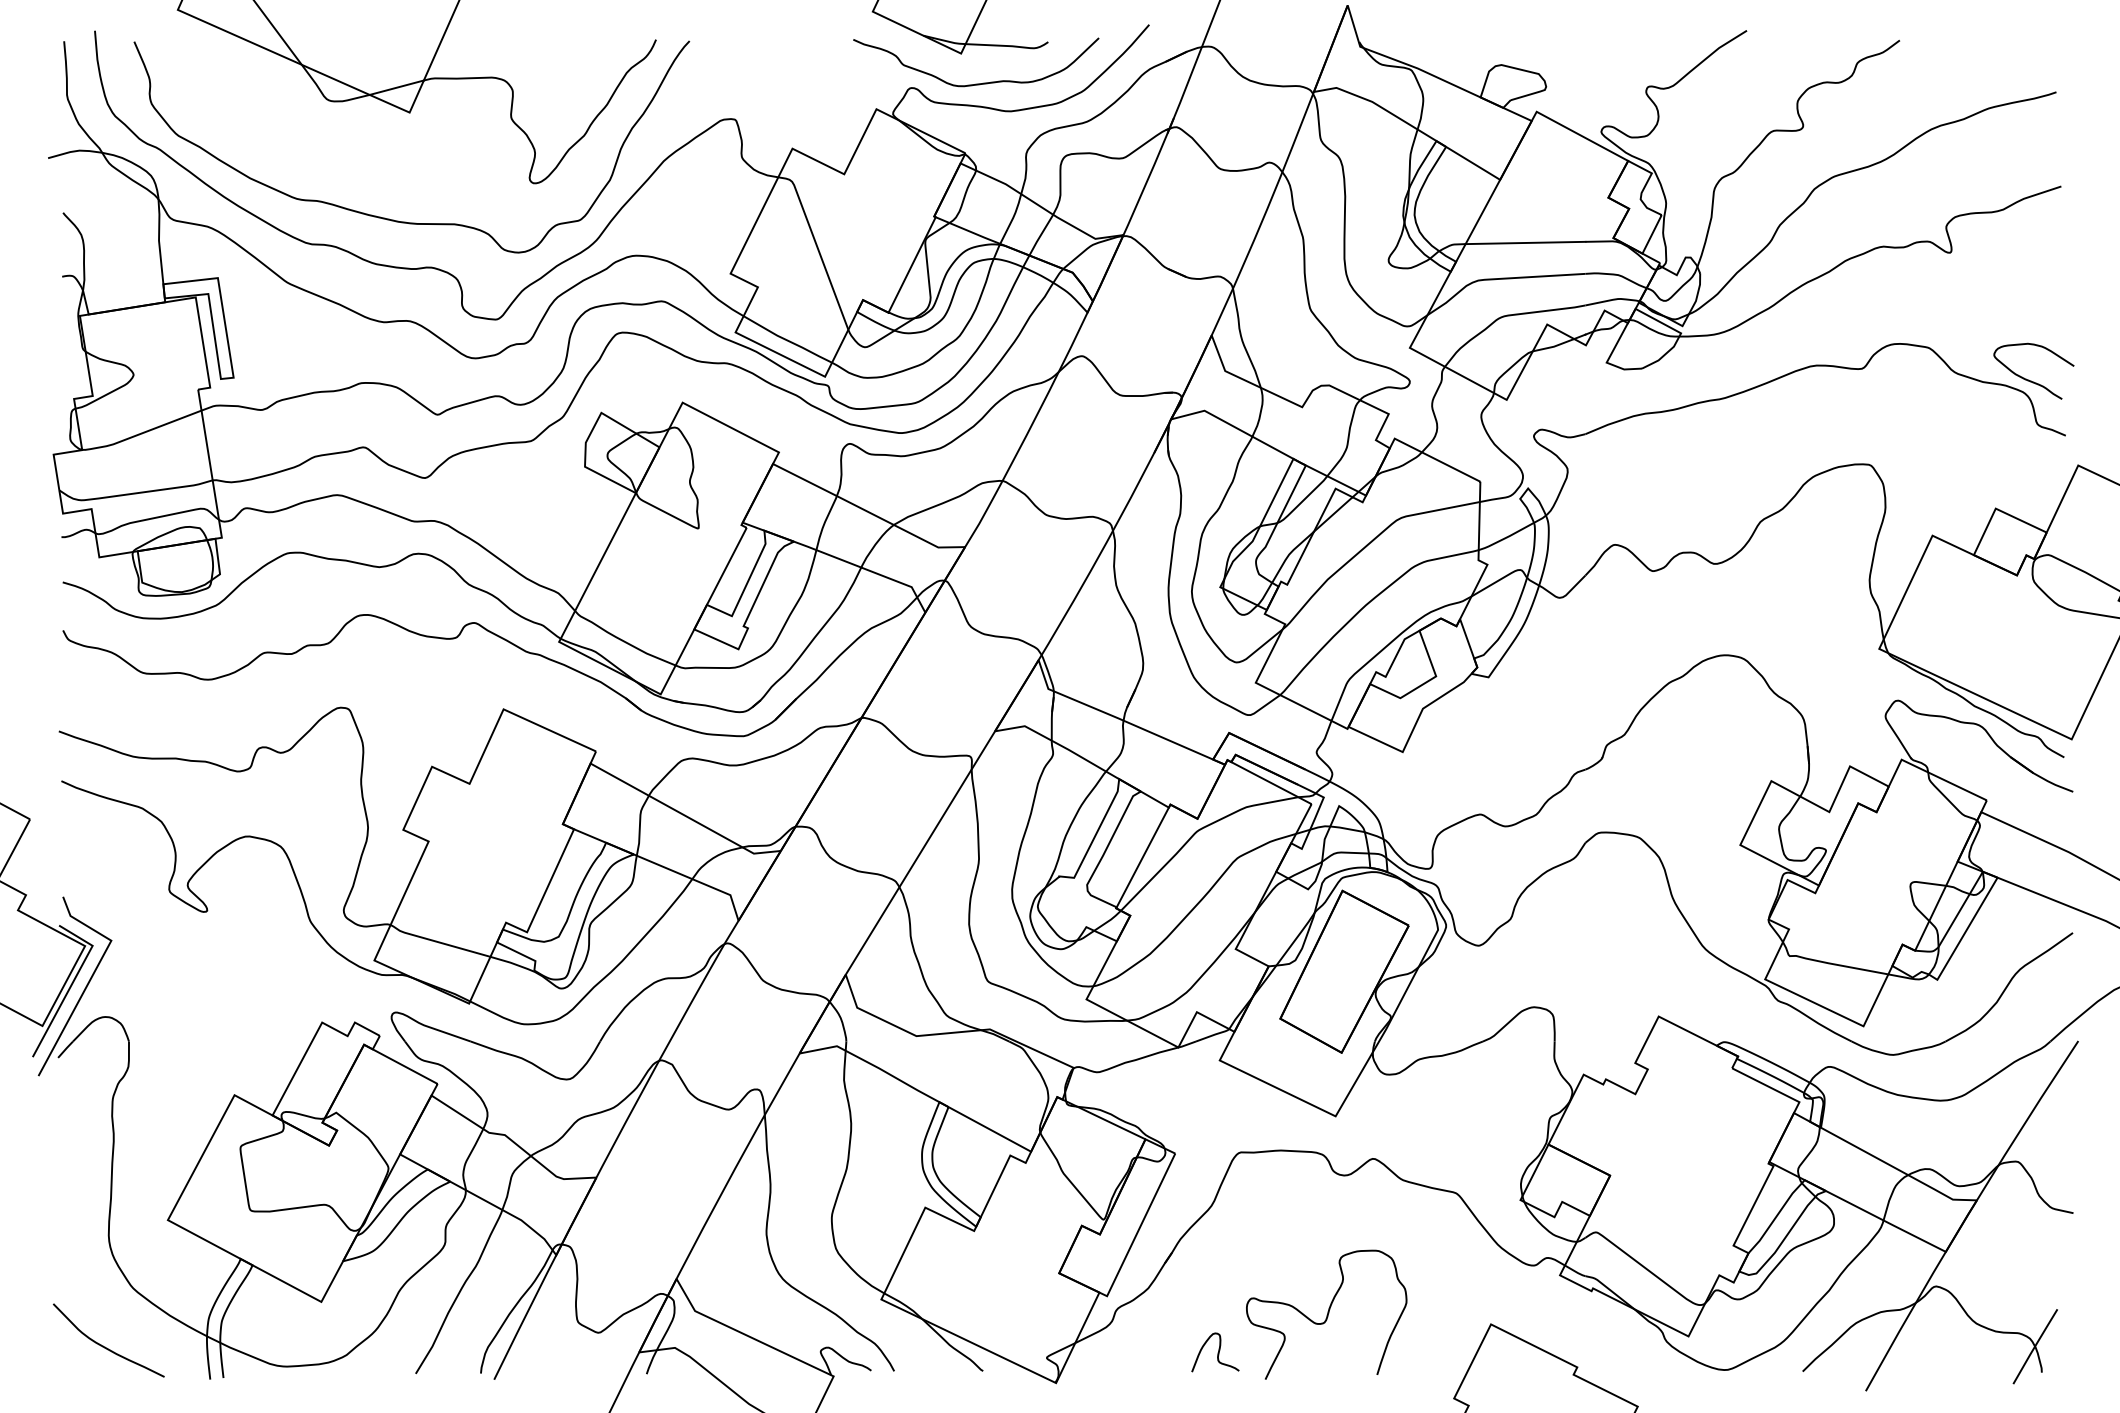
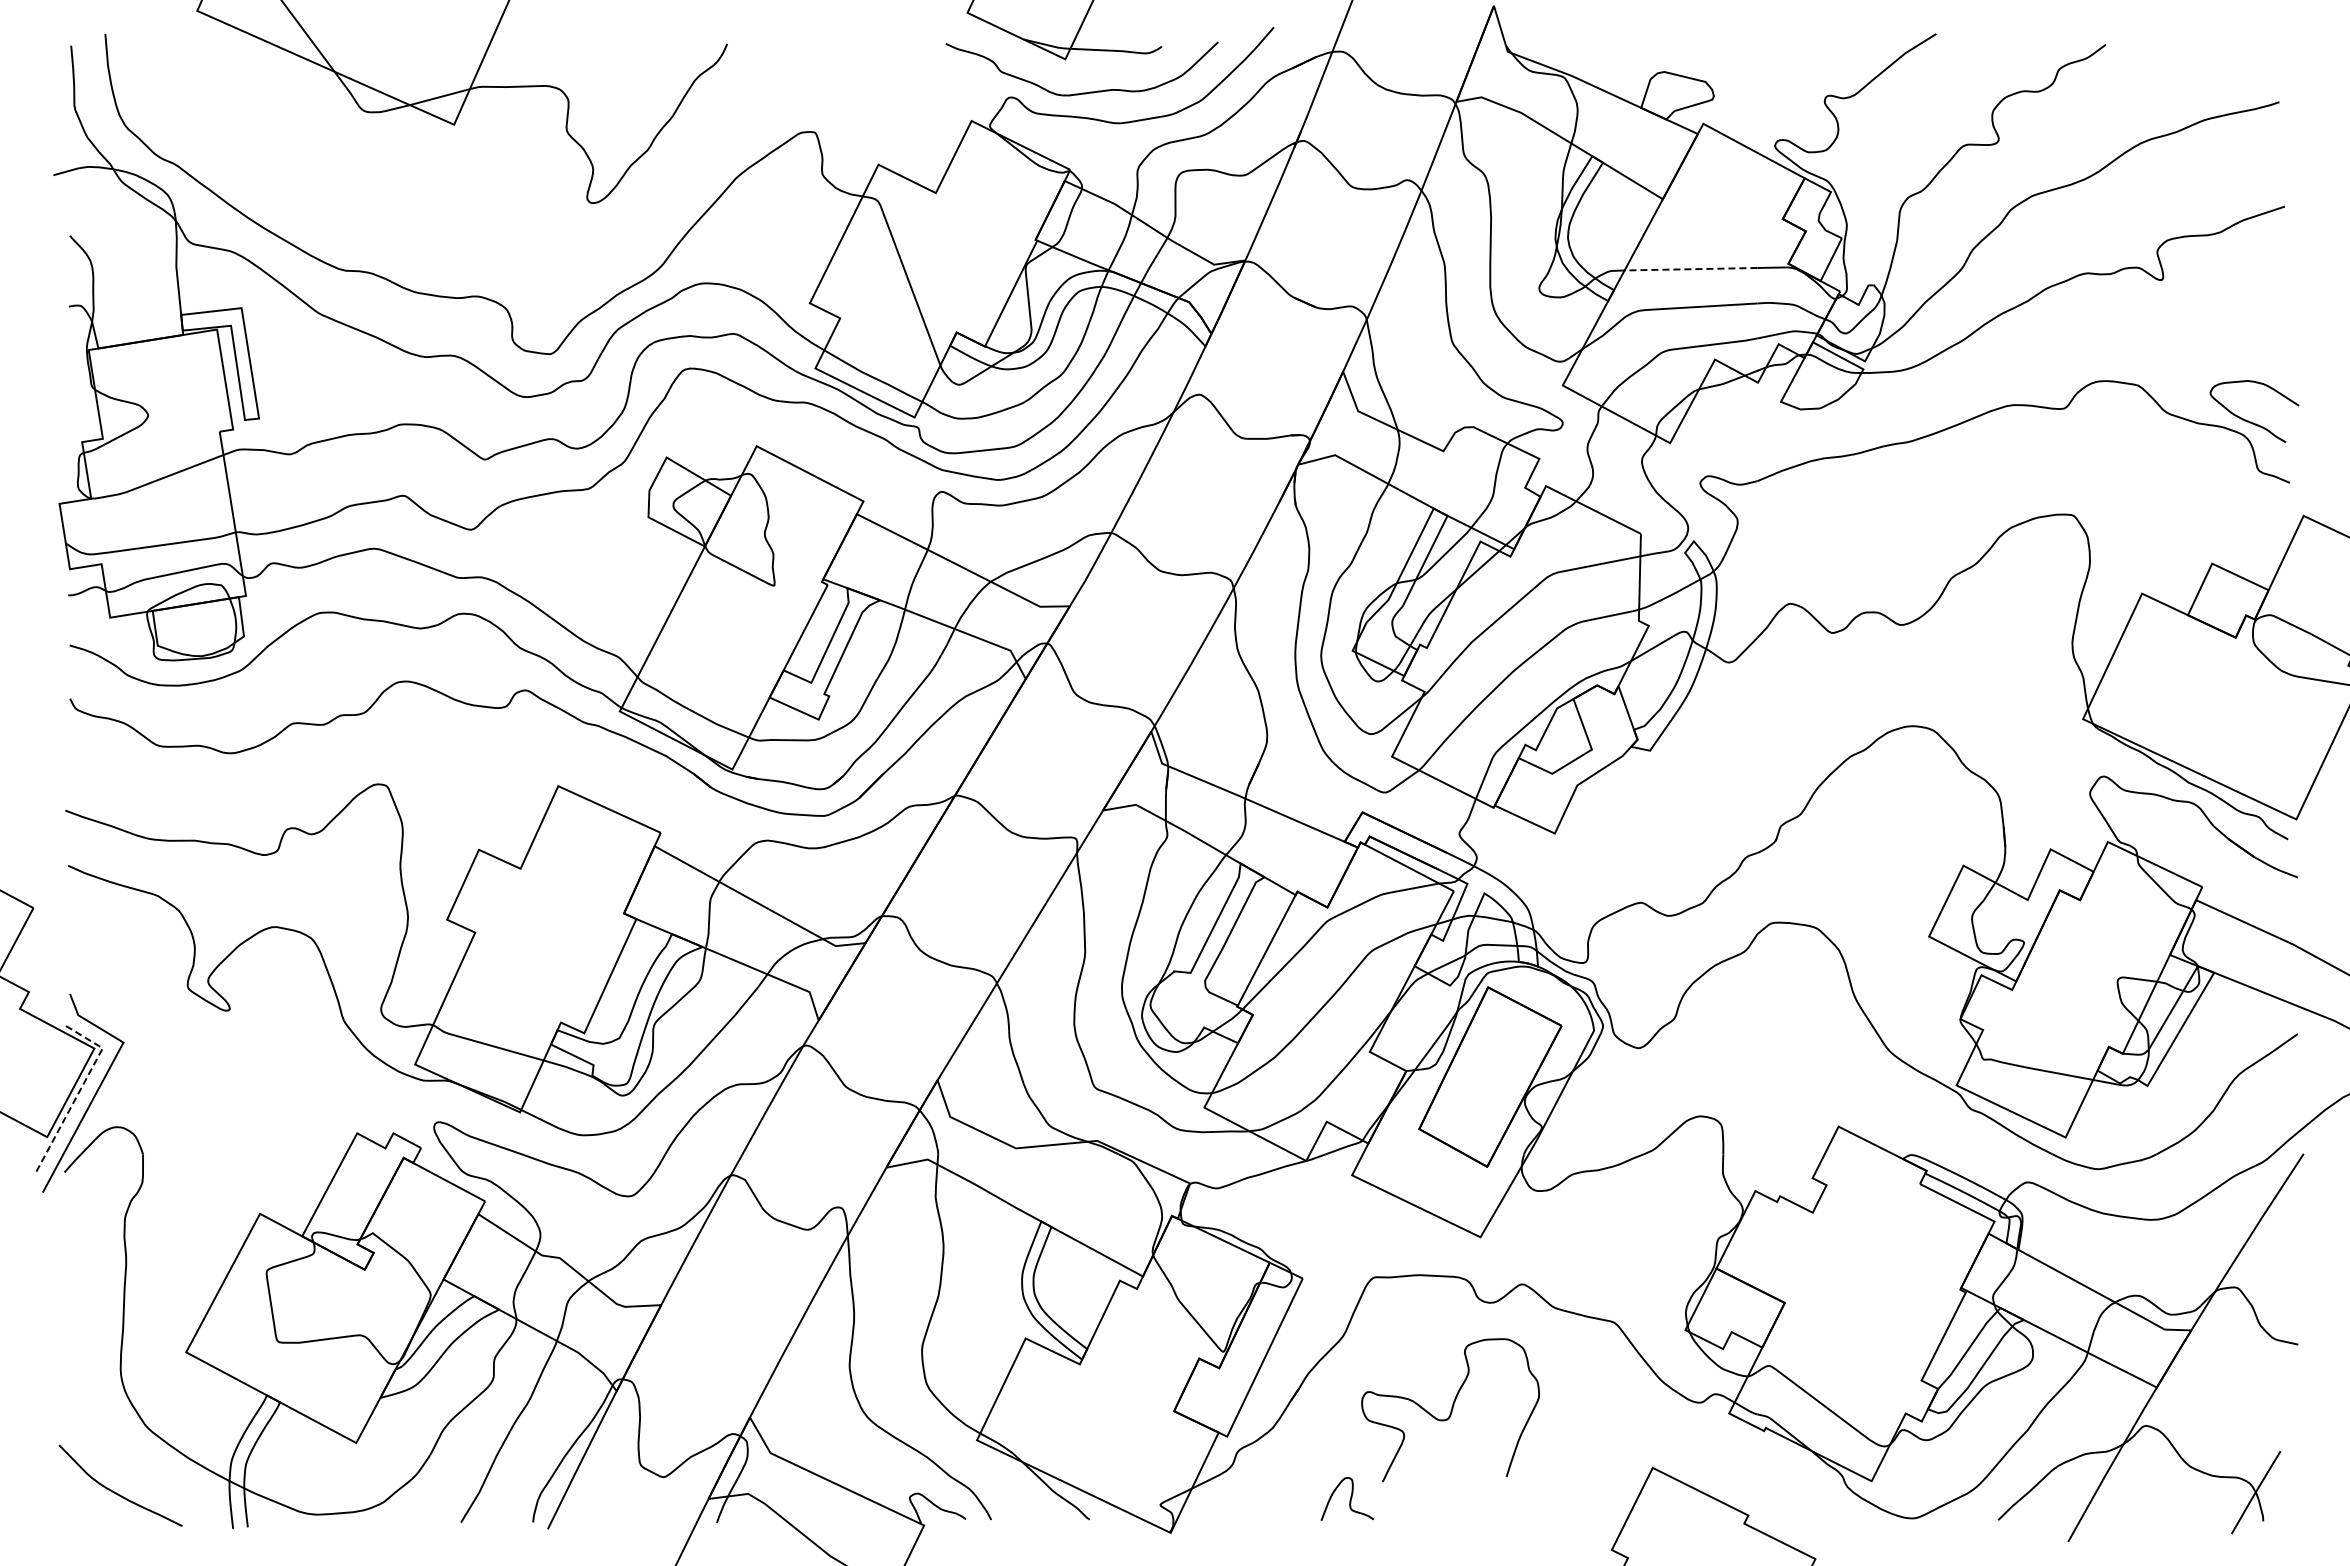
curve: (394, 219) -> (437, 243), removed
line: (1525, 243) -> (1690, 269), solid -> dashed
line: (72, 983) -> (80, 1090), solid -> dashed
curve: (1326, 1315) -> (1450, 1410), moved

